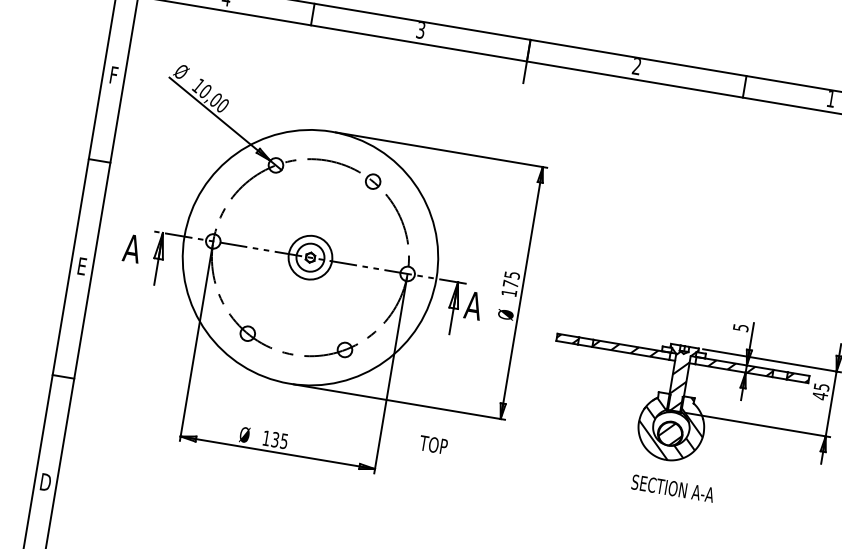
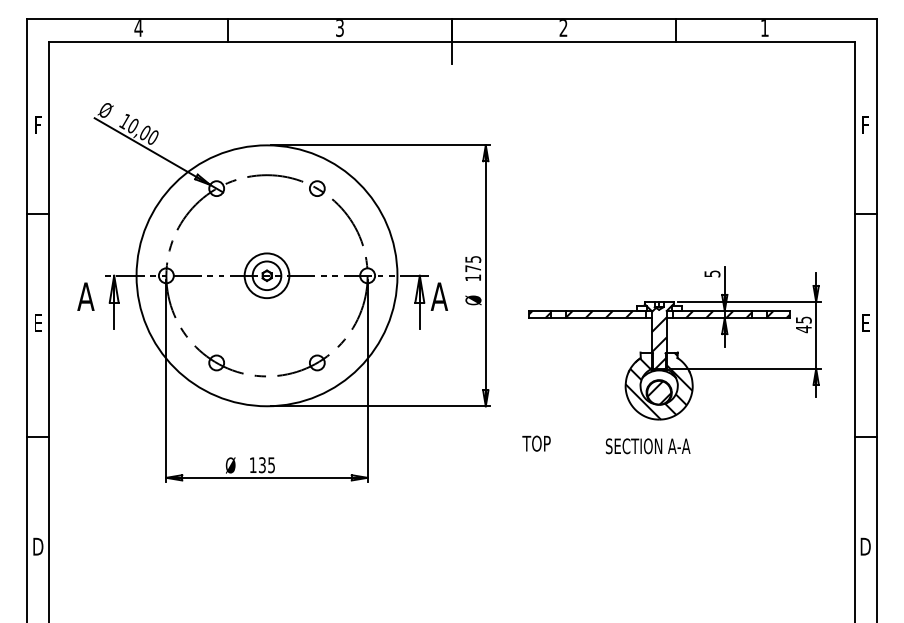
text: (433, 444) -> (536, 443), moved
text: (673, 488) -> (648, 446), moved

